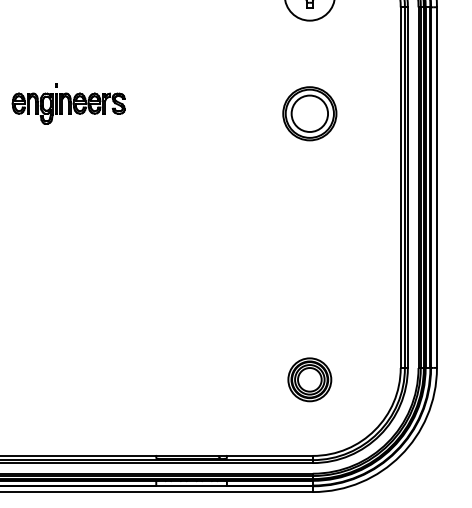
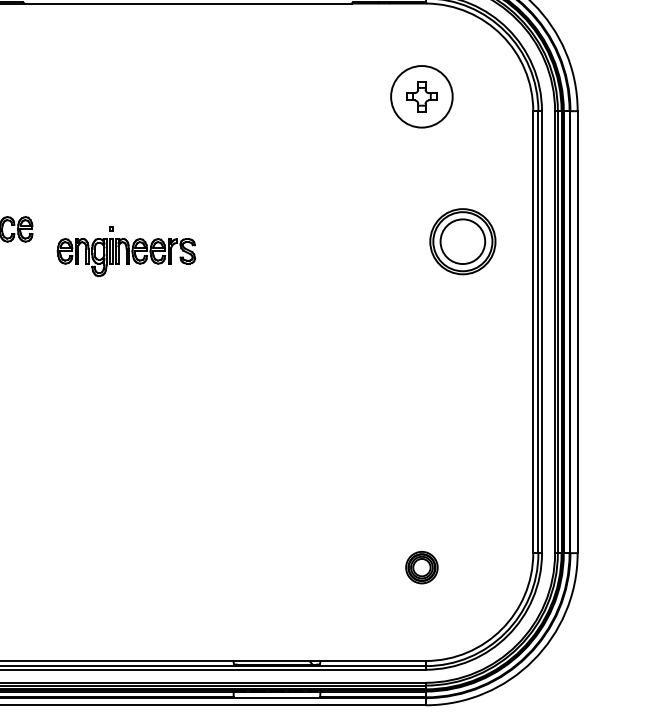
part: (68, 103) -> (126, 251), moved
part: (309, 113) -> (462, 241), moved
part: (309, 379) -> (421, 567), size x0.6

